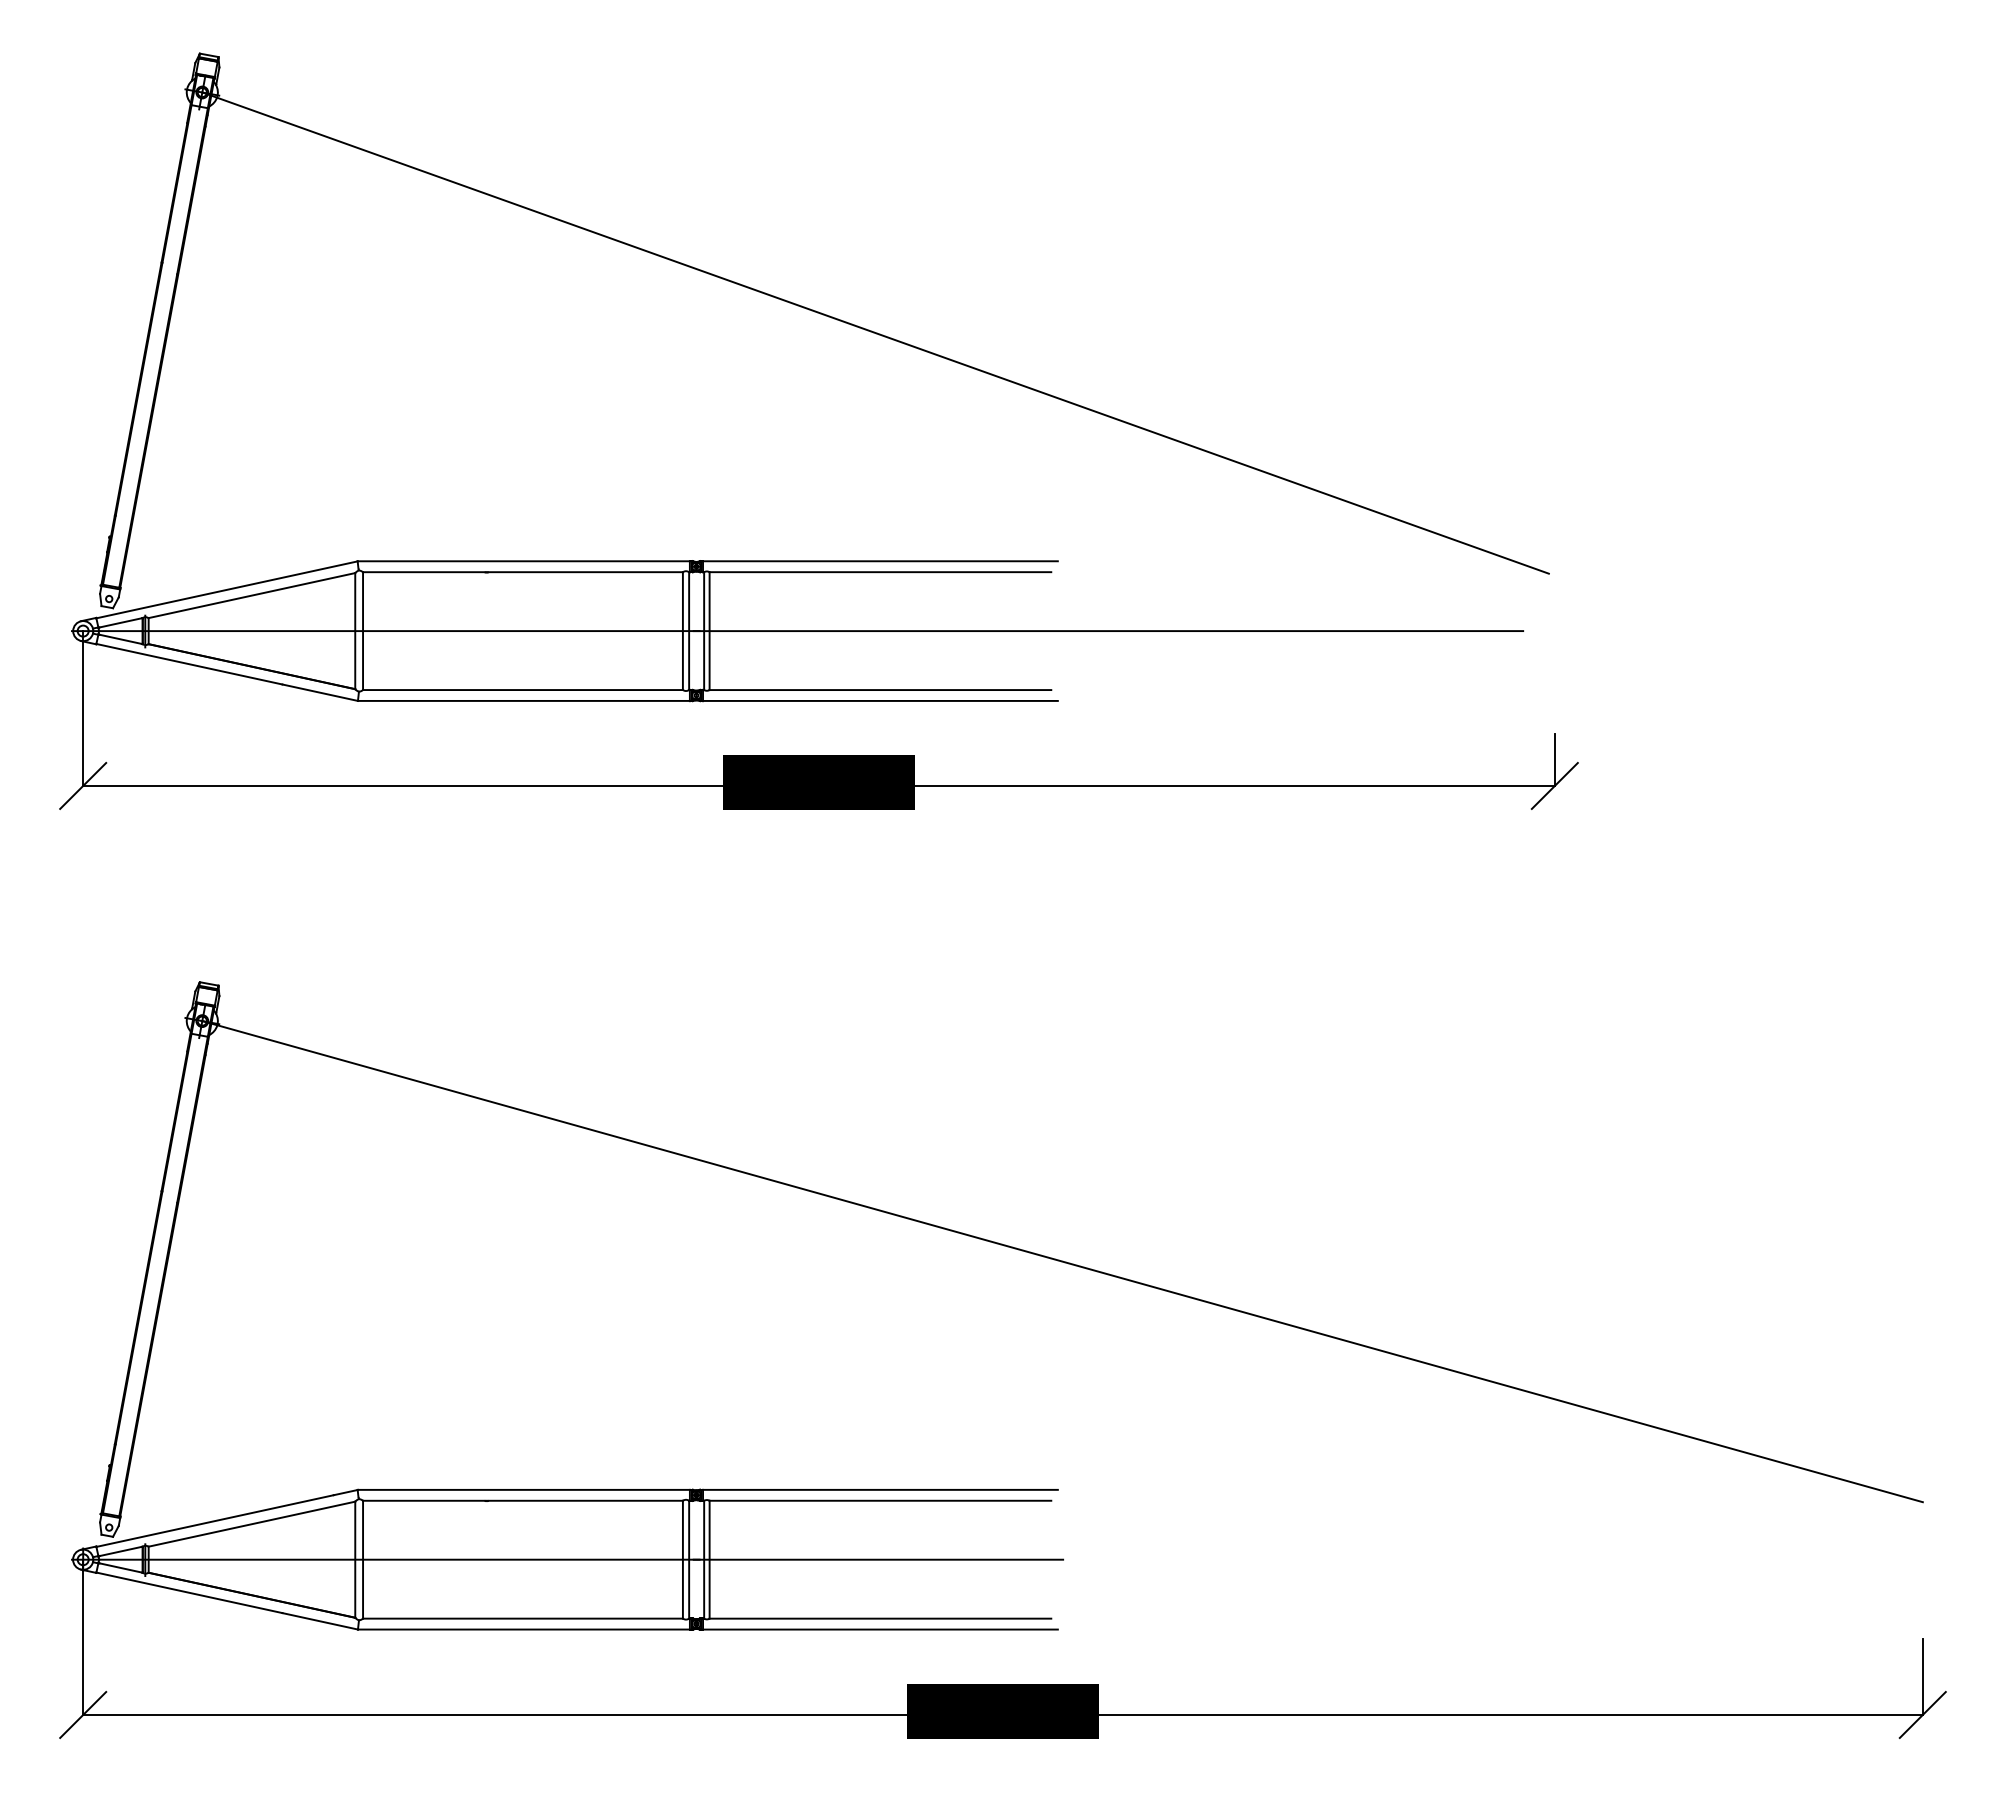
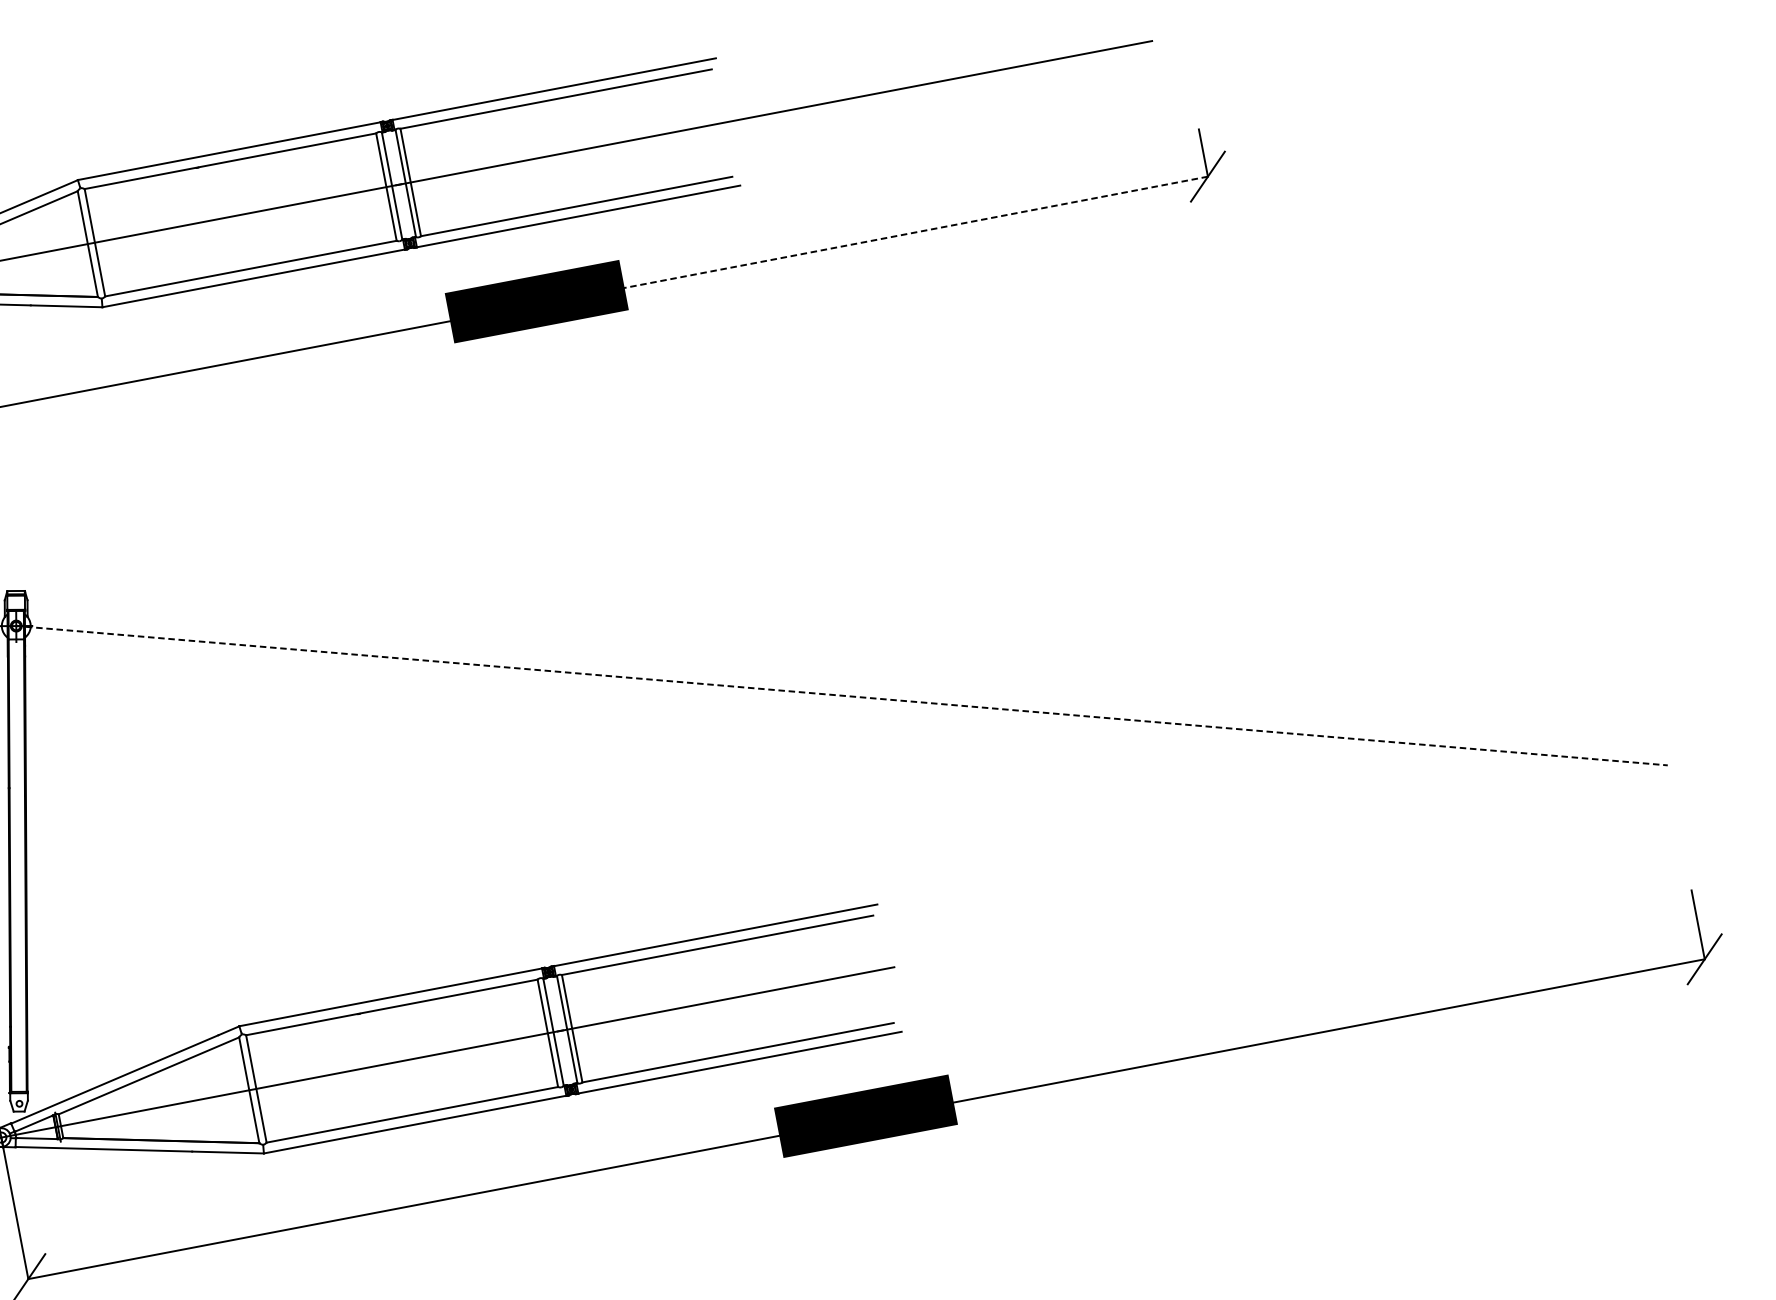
line: (1229, 785) -> (911, 232), solid -> dashed
line: (1062, 1261) -> (841, 695), solid -> dashed

